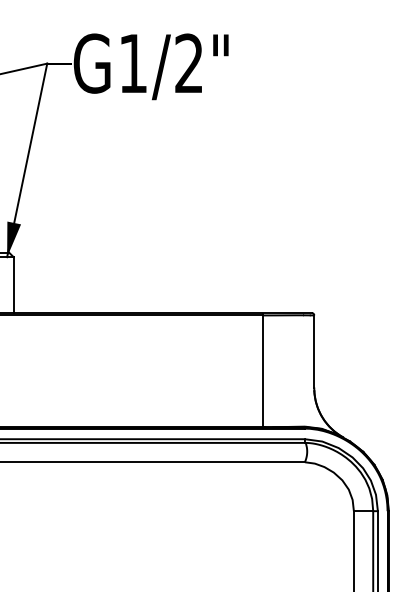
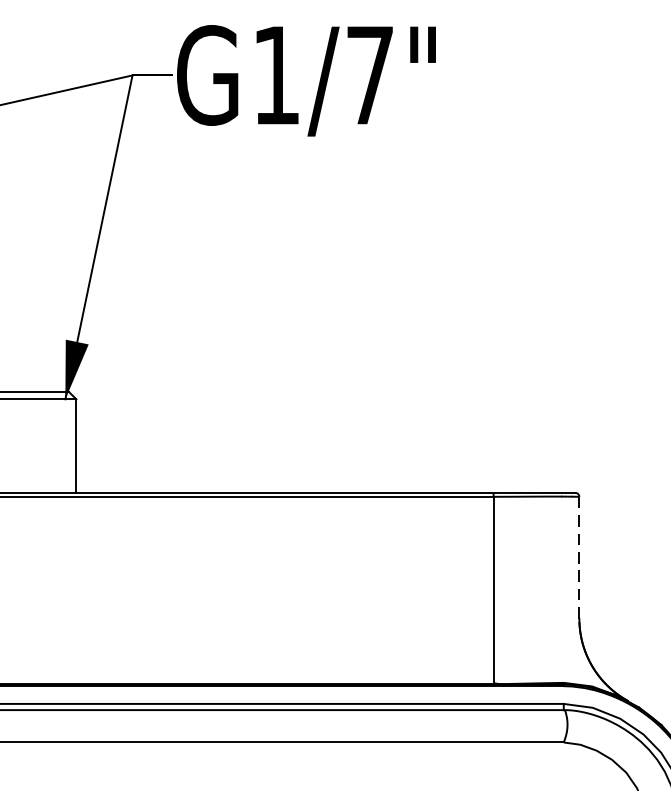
text: (188, 62) -> (368, 73), G1/2" -> G1/7"
line: (314, 351) -> (579, 557), solid -> dashed

